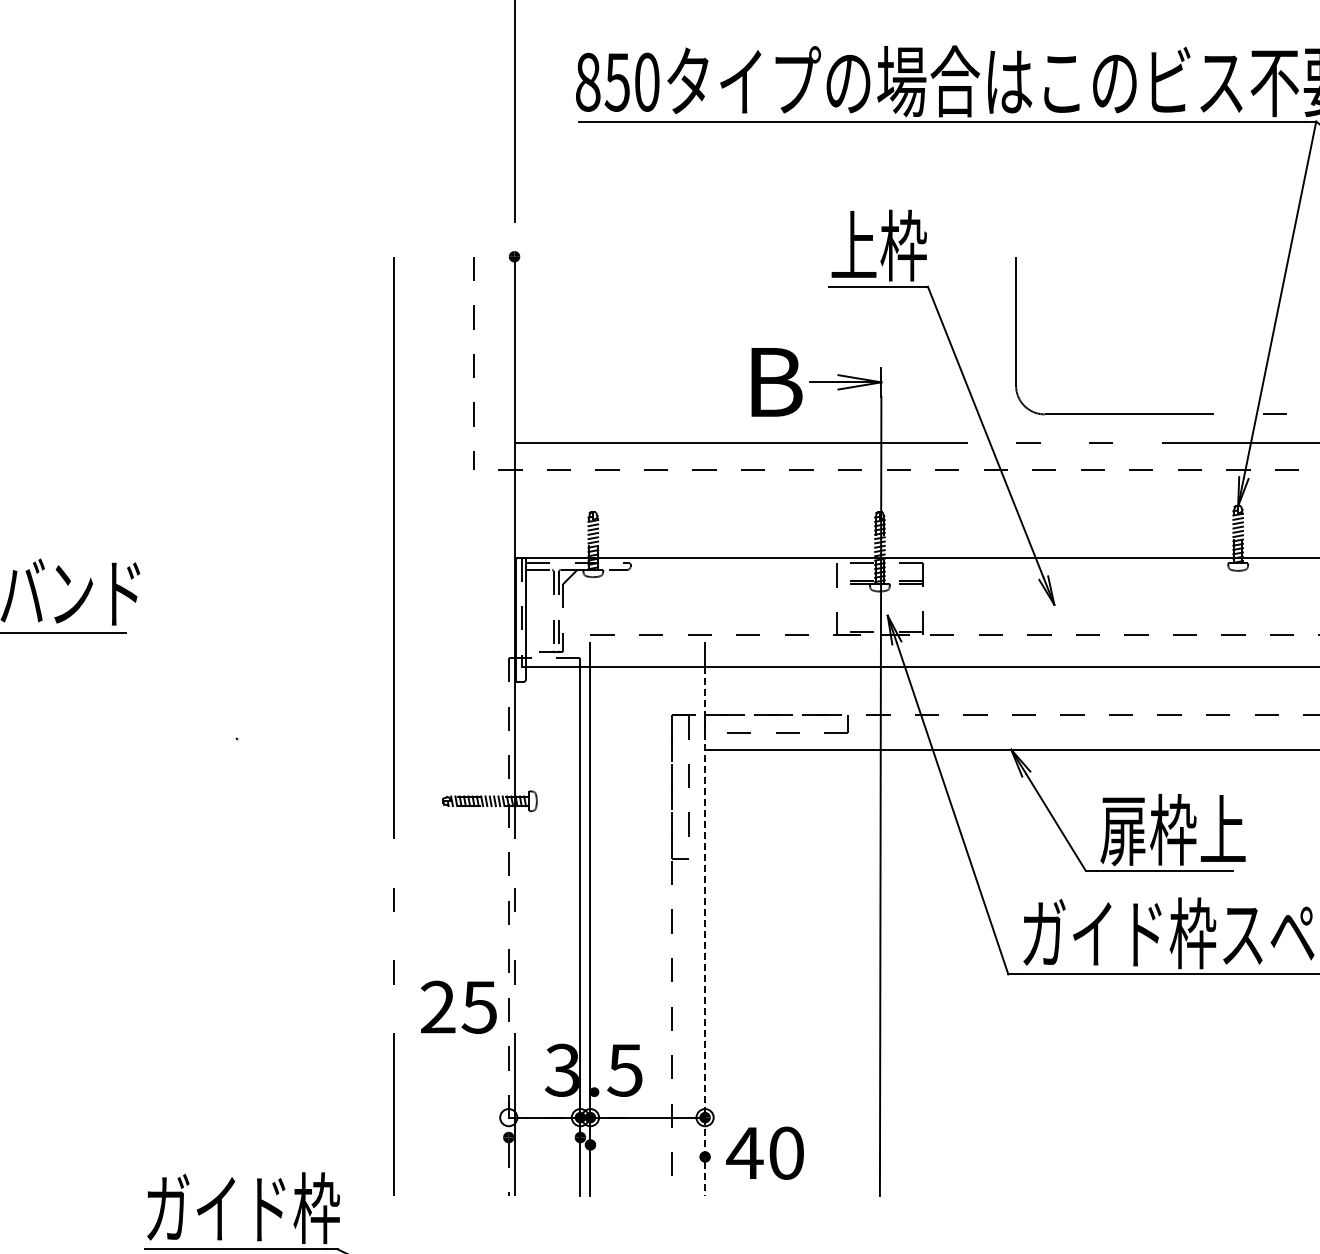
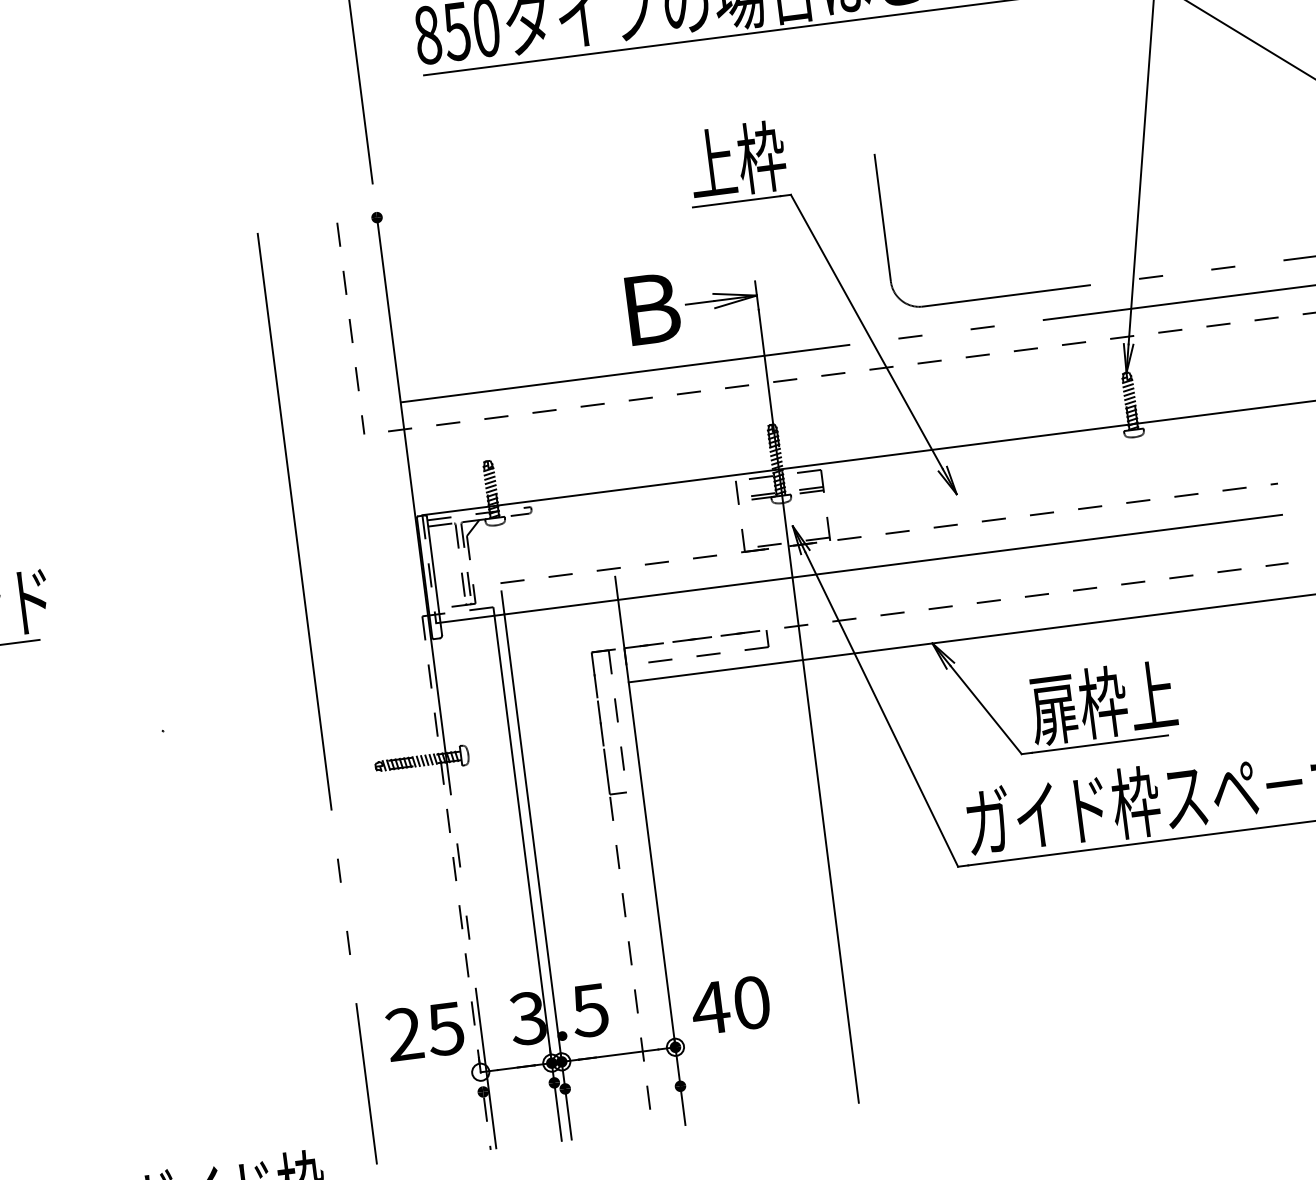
line: (705, 931) -> (652, 862), dashed -> solid
text: (458, 1006) -> (424, 1030), moved
text: (764, 1152) -> (729, 1004), moved

